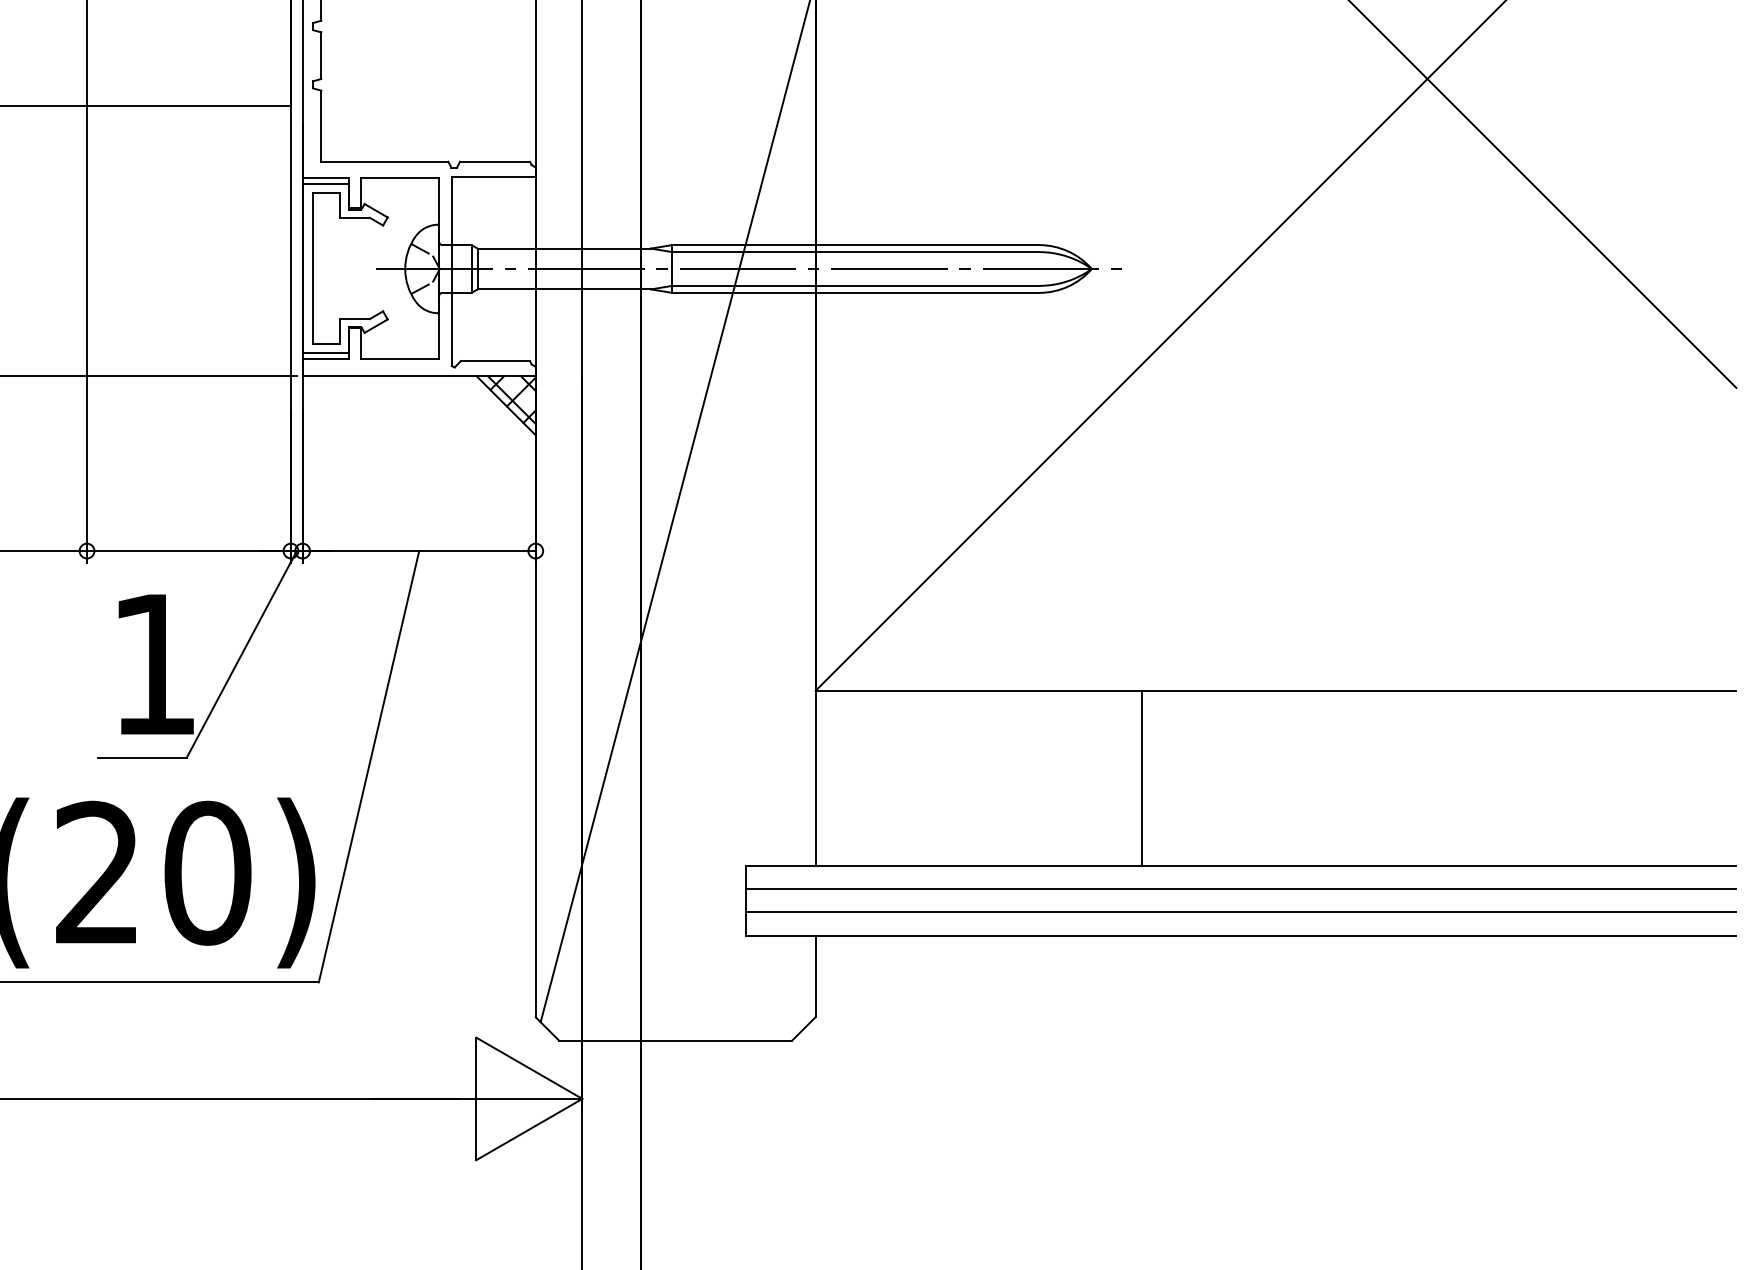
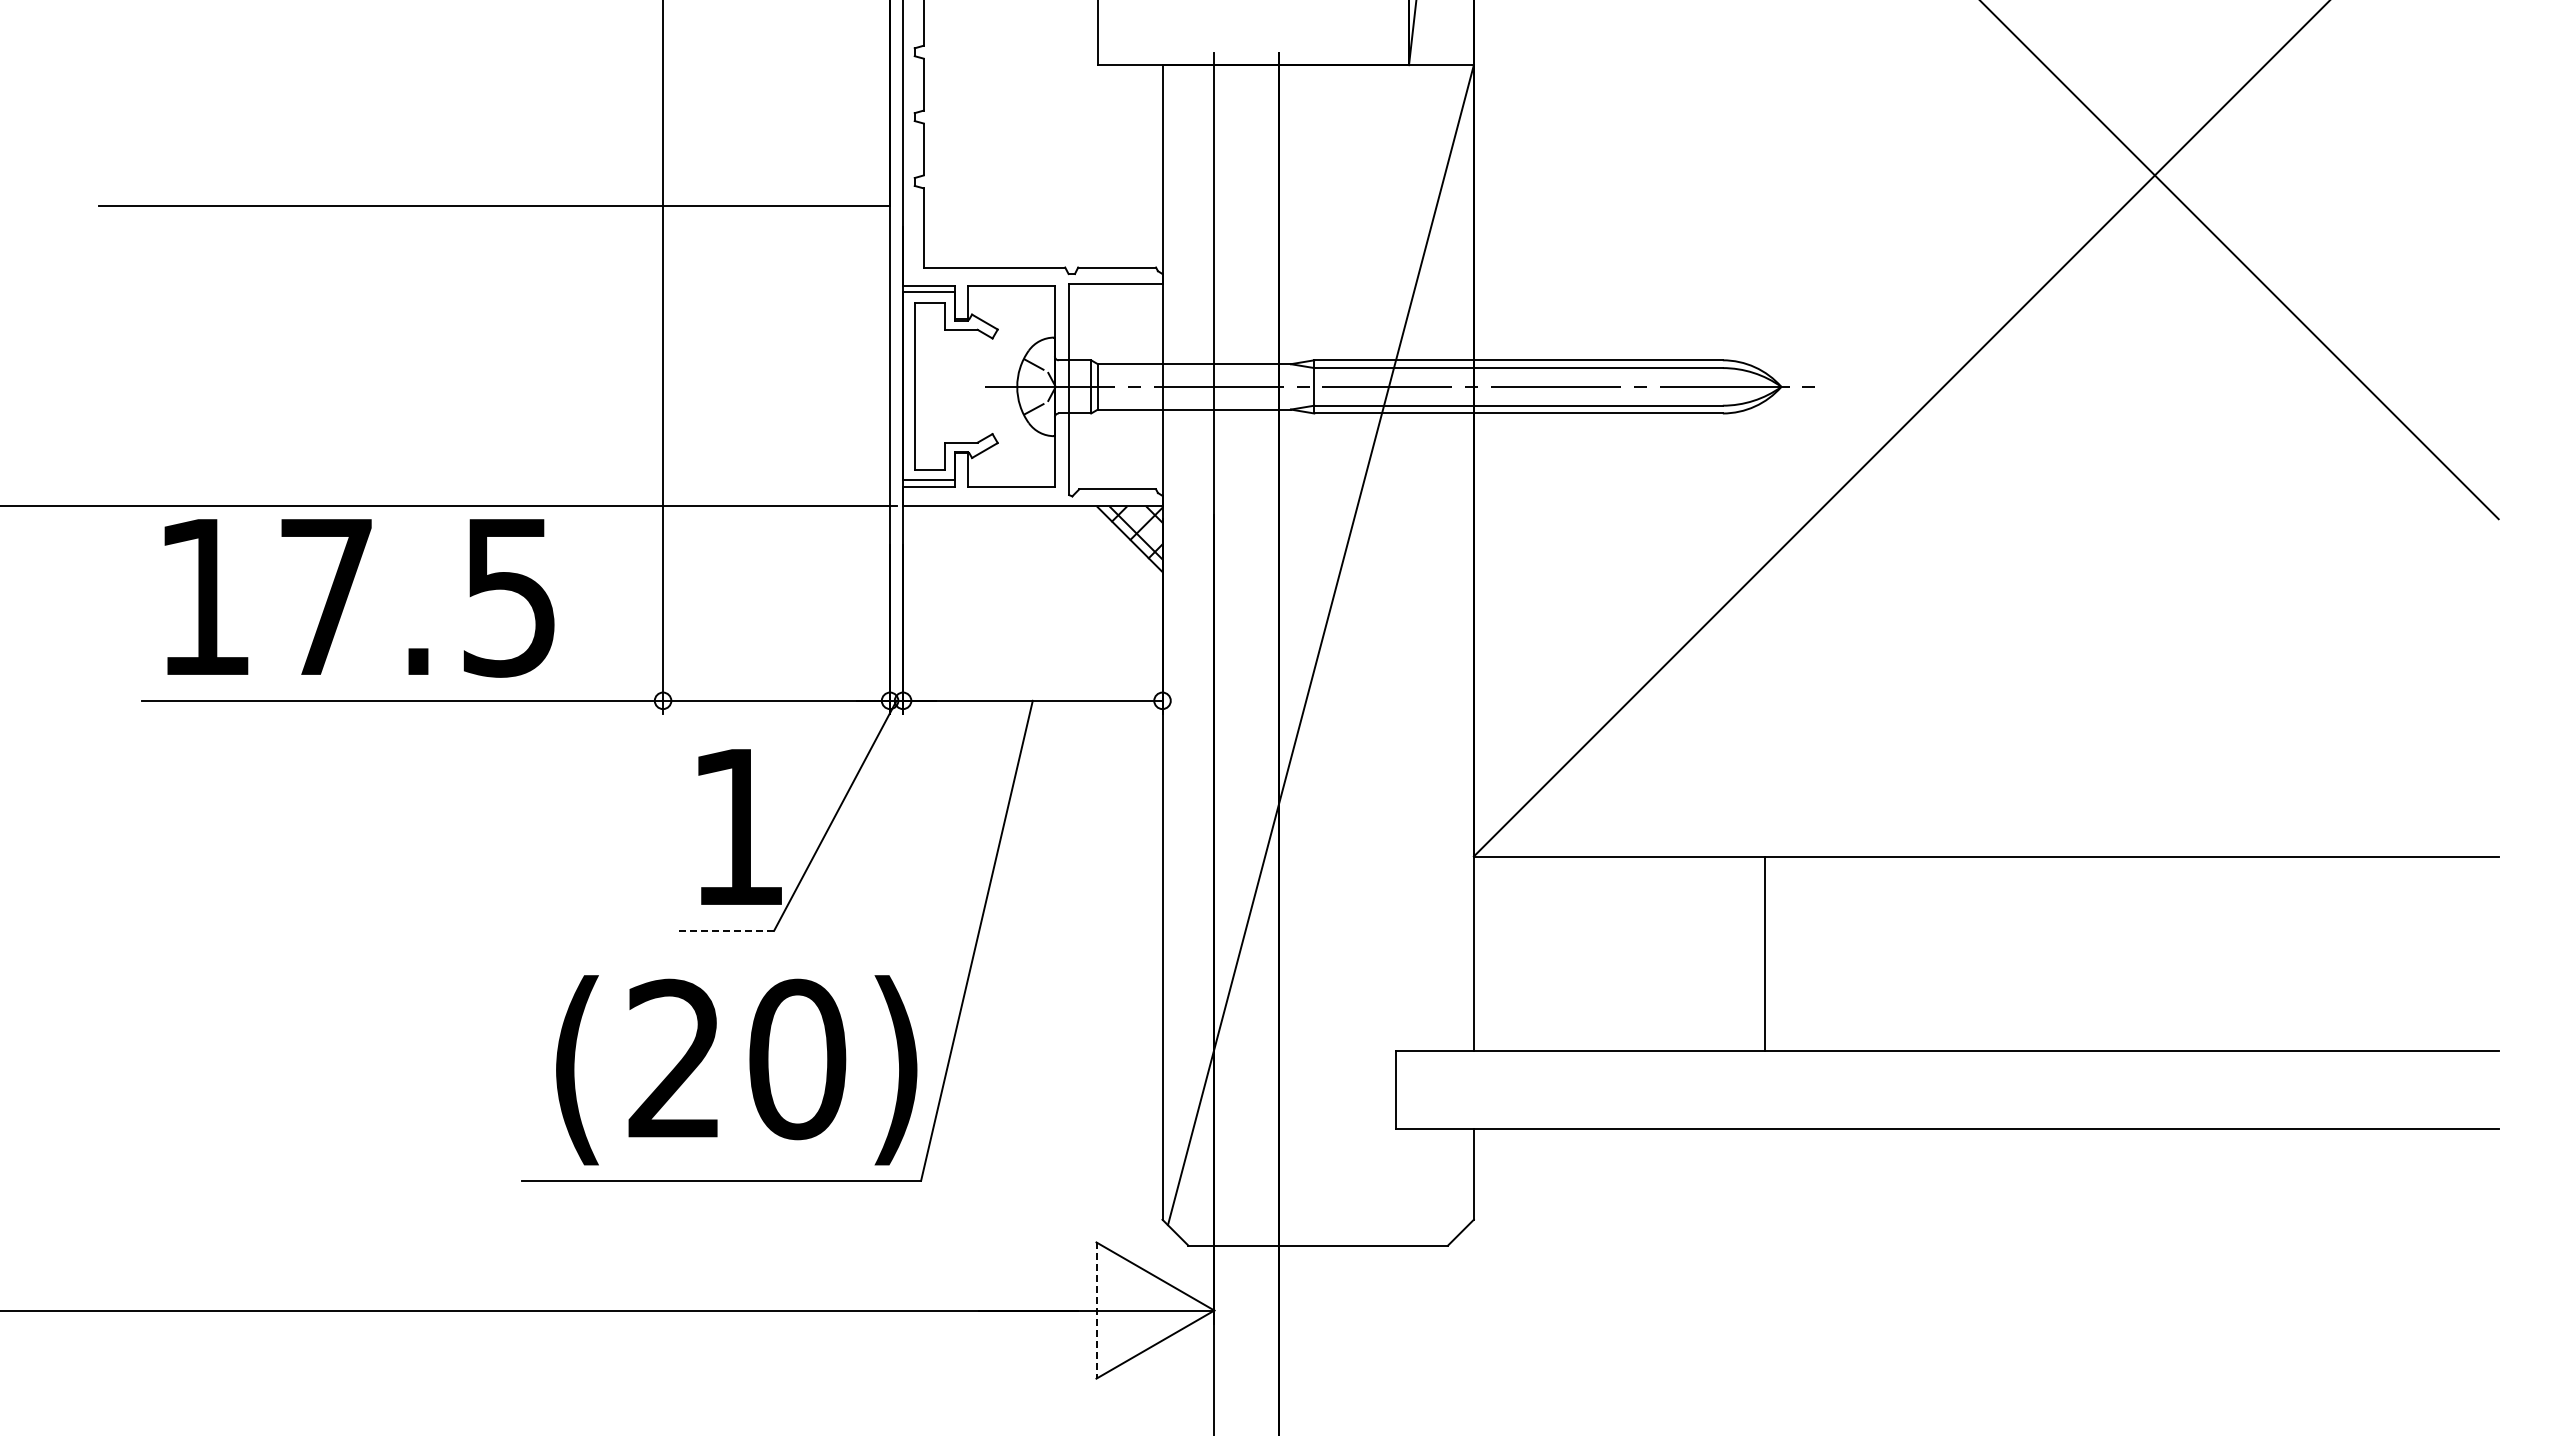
line: (142, 757) -> (724, 930), solid -> dashed
line: (1142, 778) -> (1765, 953), moved
line: (1241, 889) -> (1947, 1077), removed
line: (1241, 911) -> (1947, 1102), removed
line: (476, 1099) -> (1096, 1311), solid -> dashed

